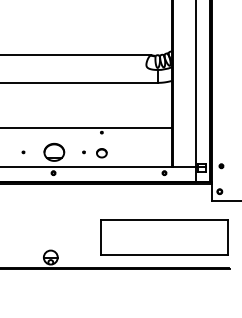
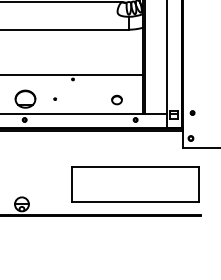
part: (101, 153) -> (116, 100), moved

